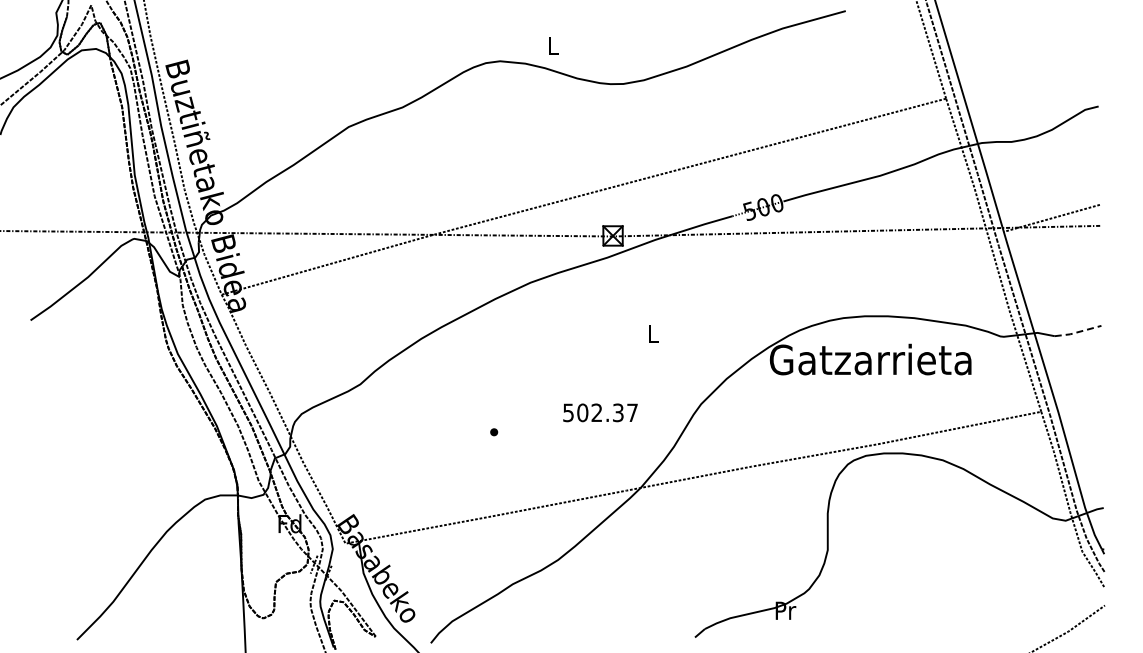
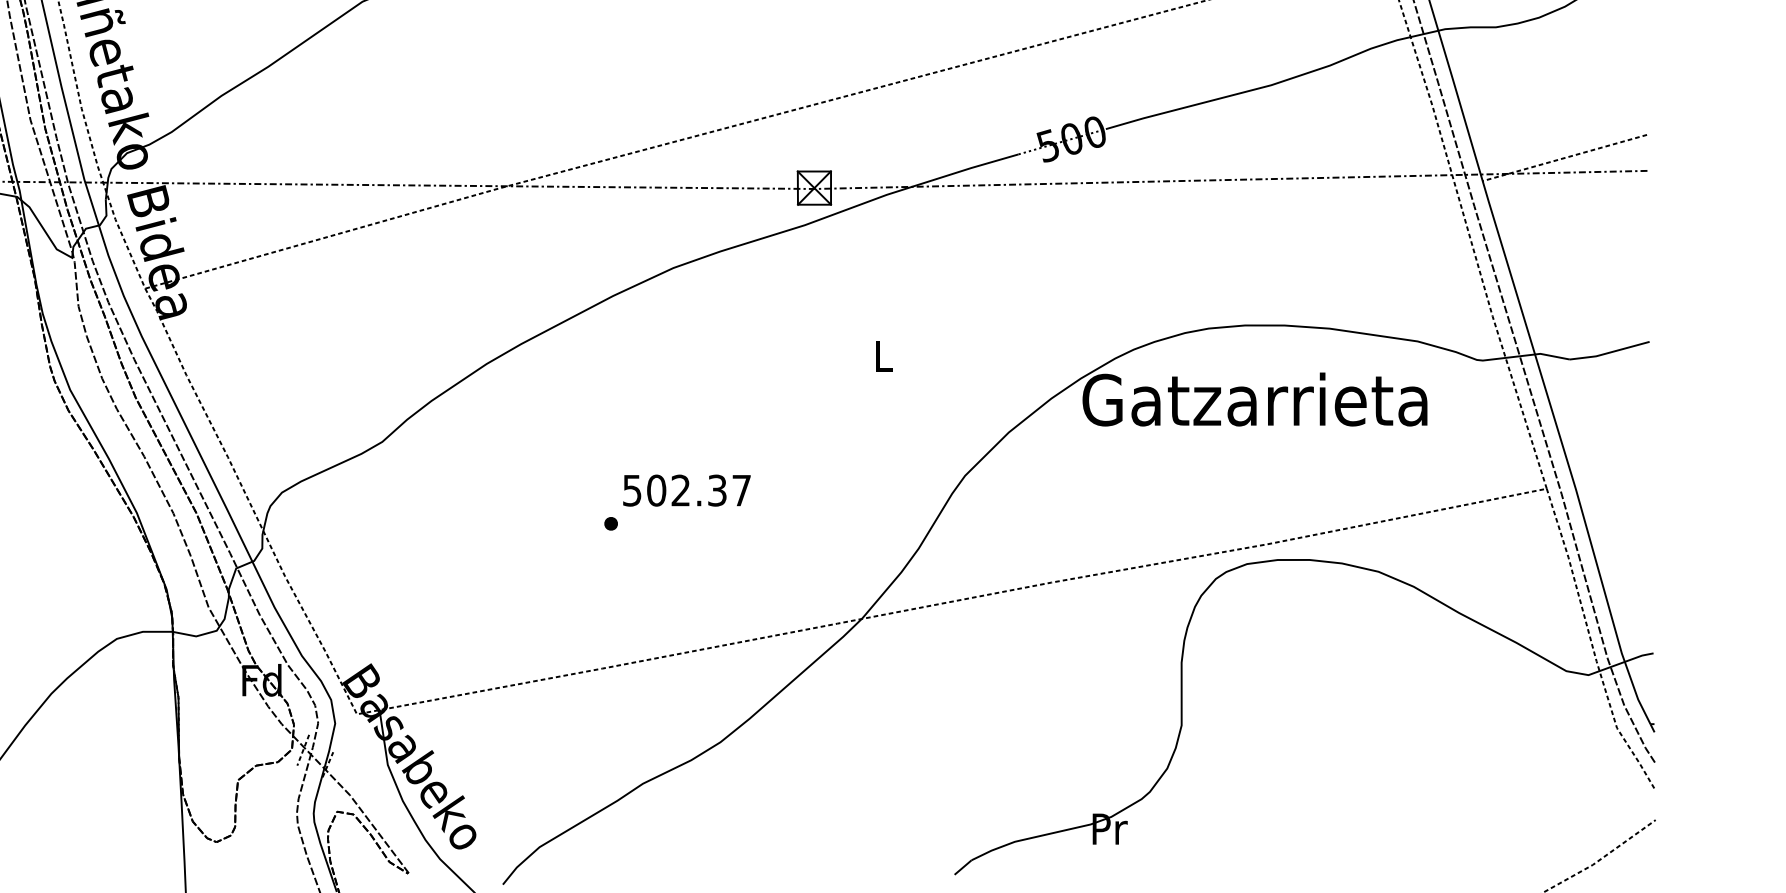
line: (1077, 332) -> (1608, 353), dashed -> solid
text: (600, 412) -> (686, 490), moved

